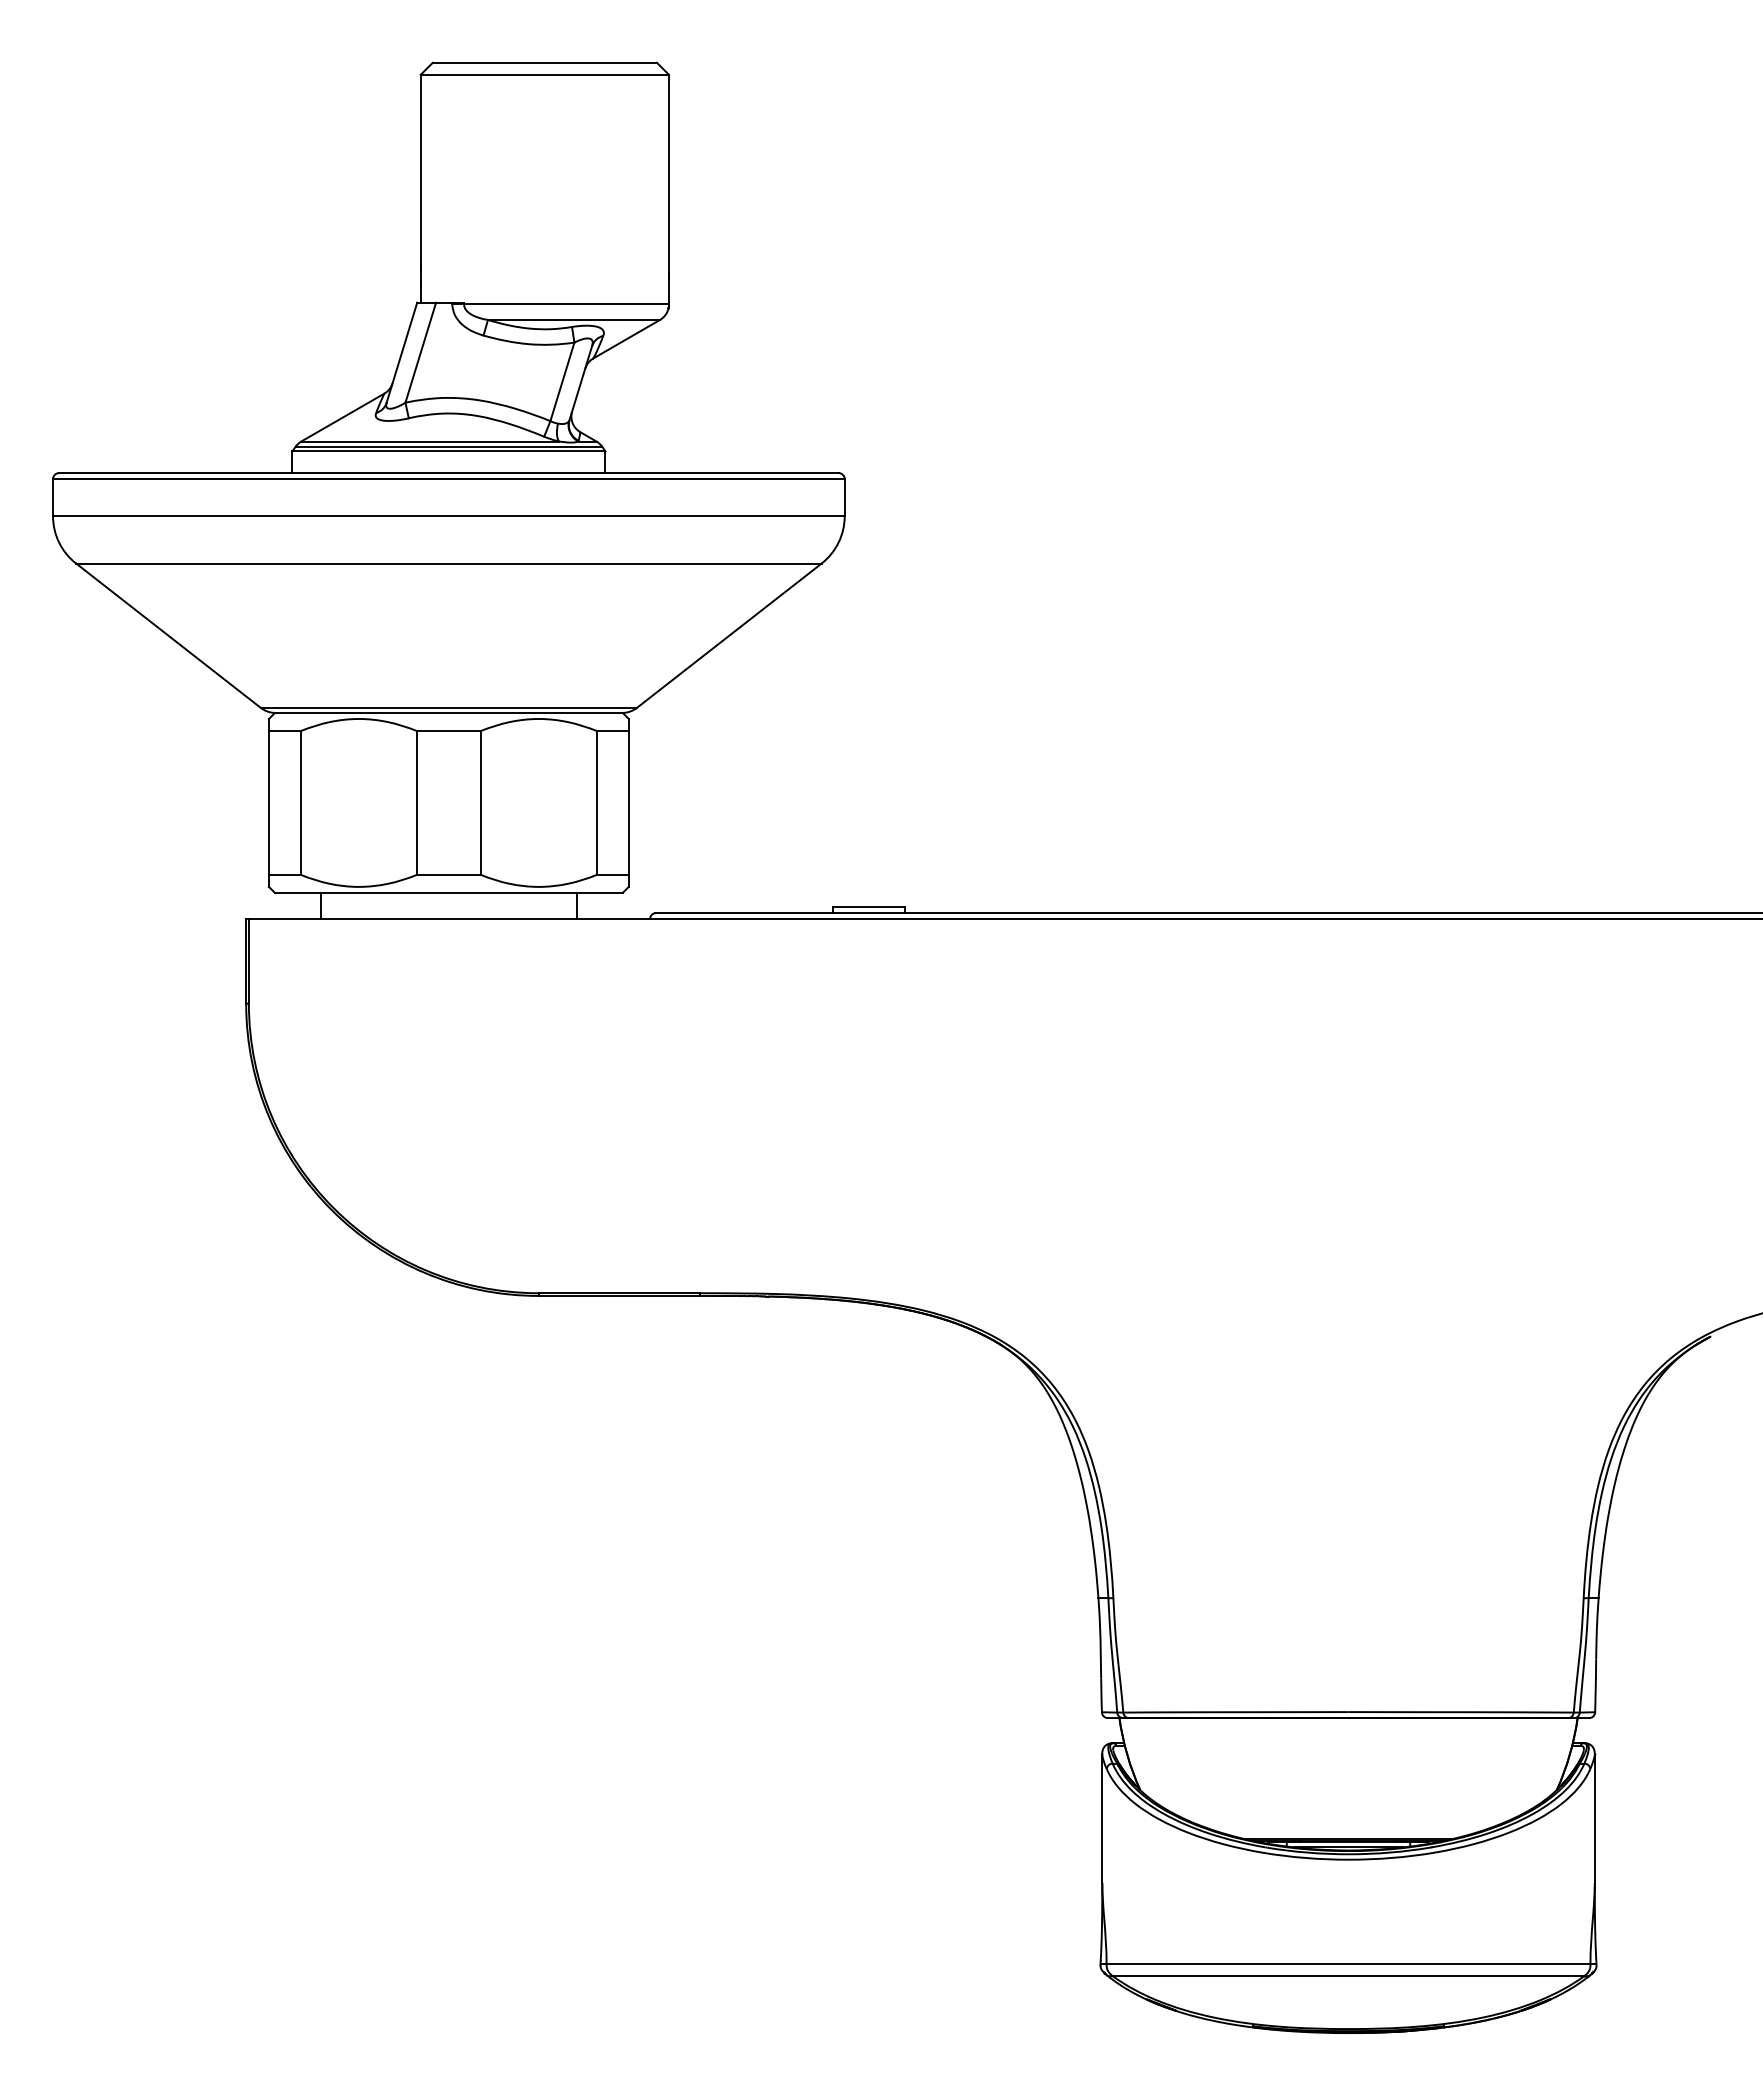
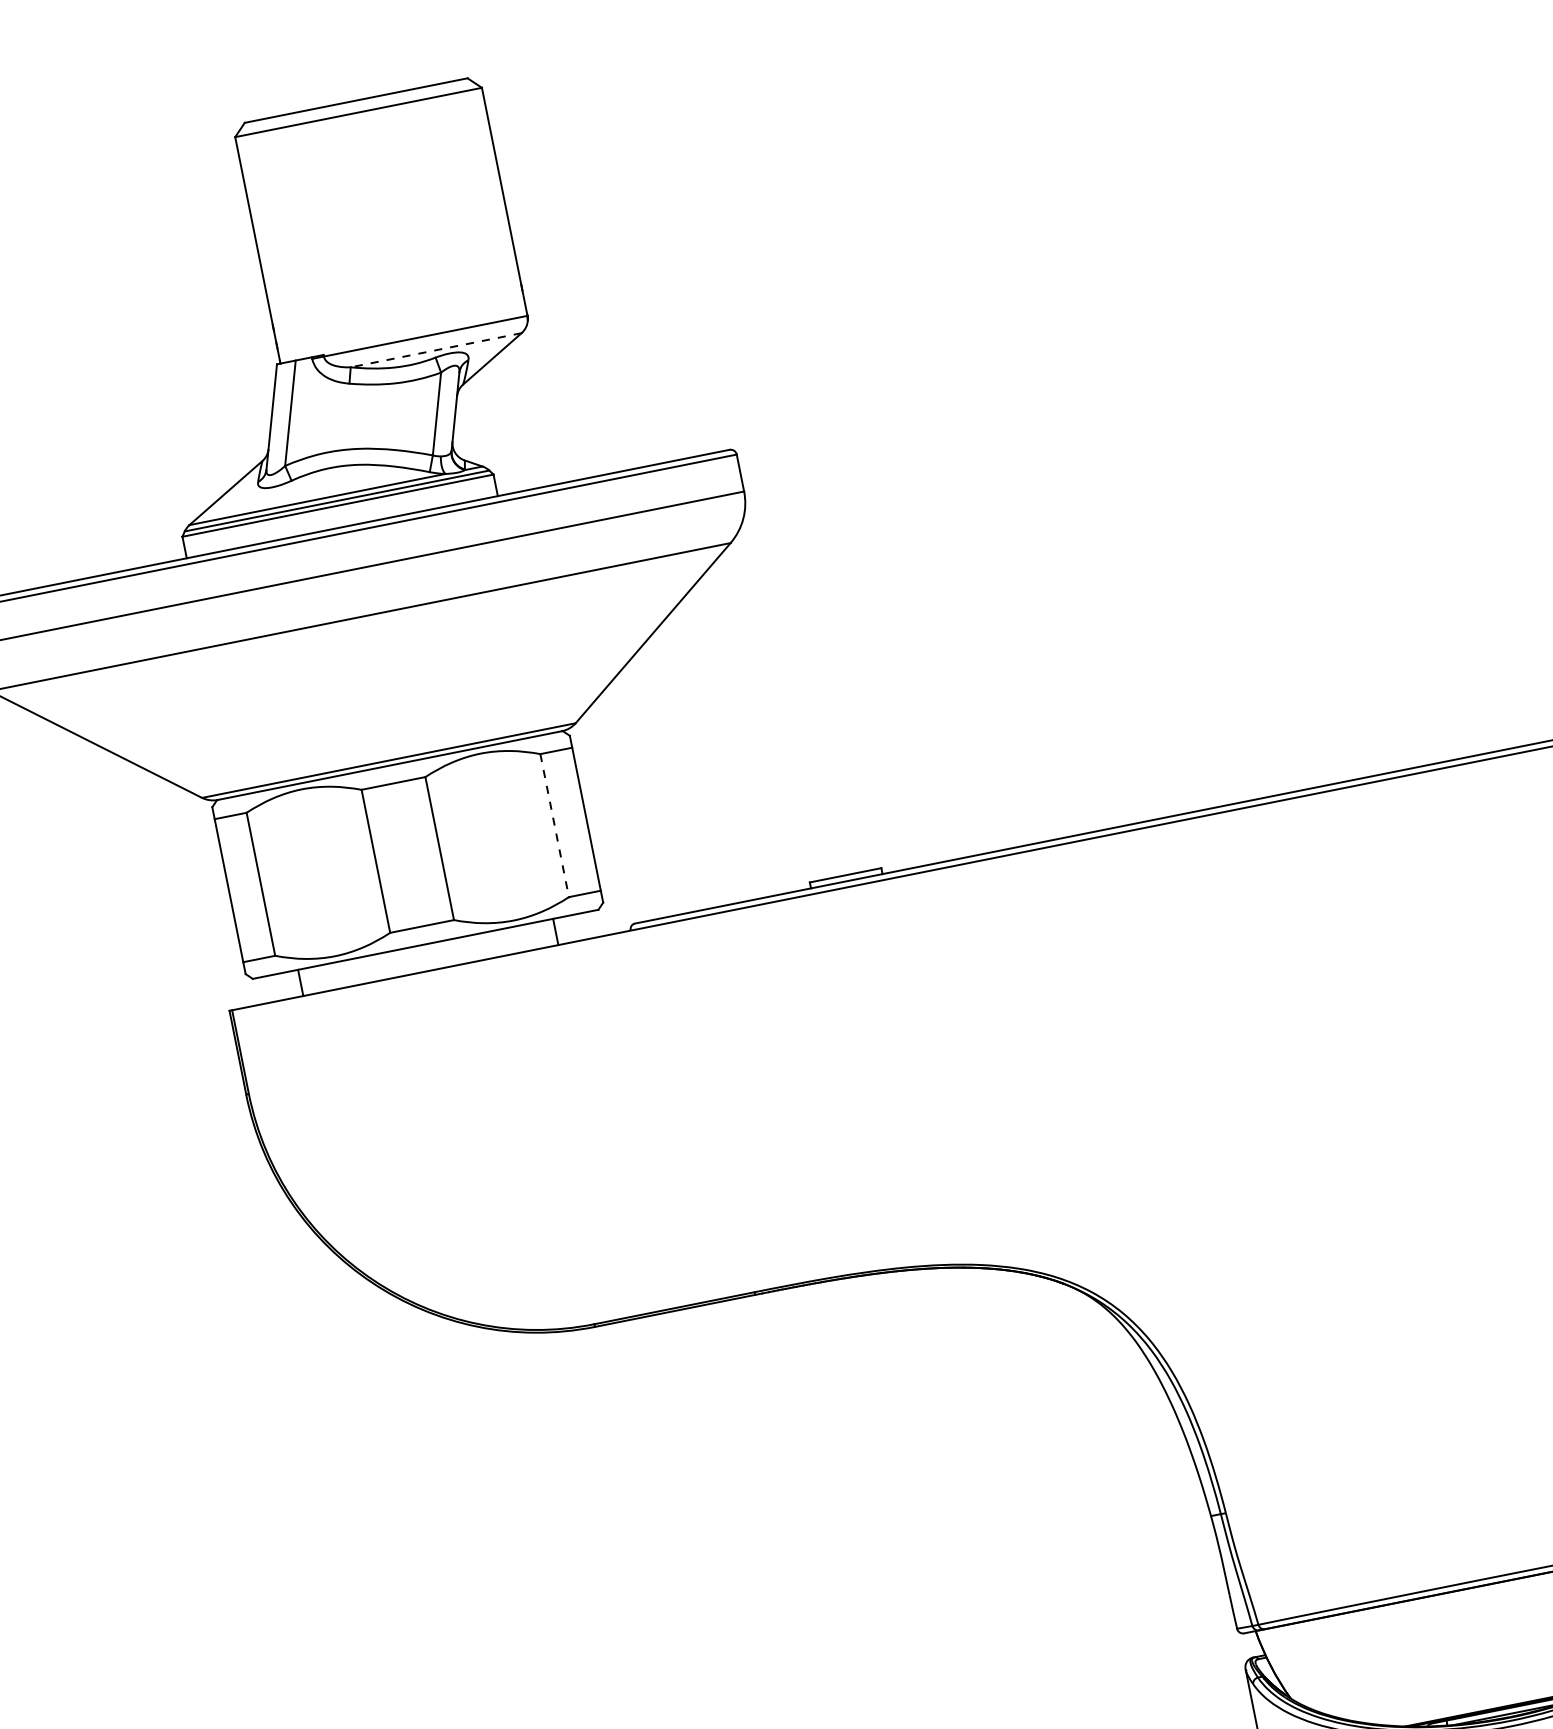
line: (573, 319) -> (435, 349), solid -> dashed
line: (596, 802) -> (554, 825), solid -> dashed

